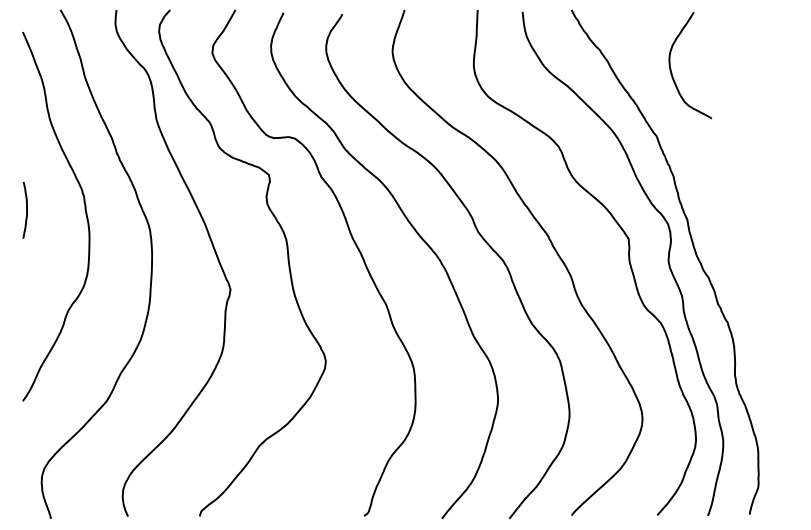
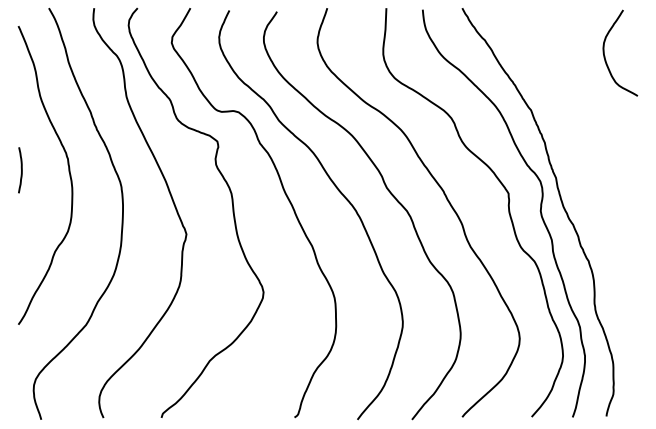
curve: (671, 68) -> (605, 55), moved

